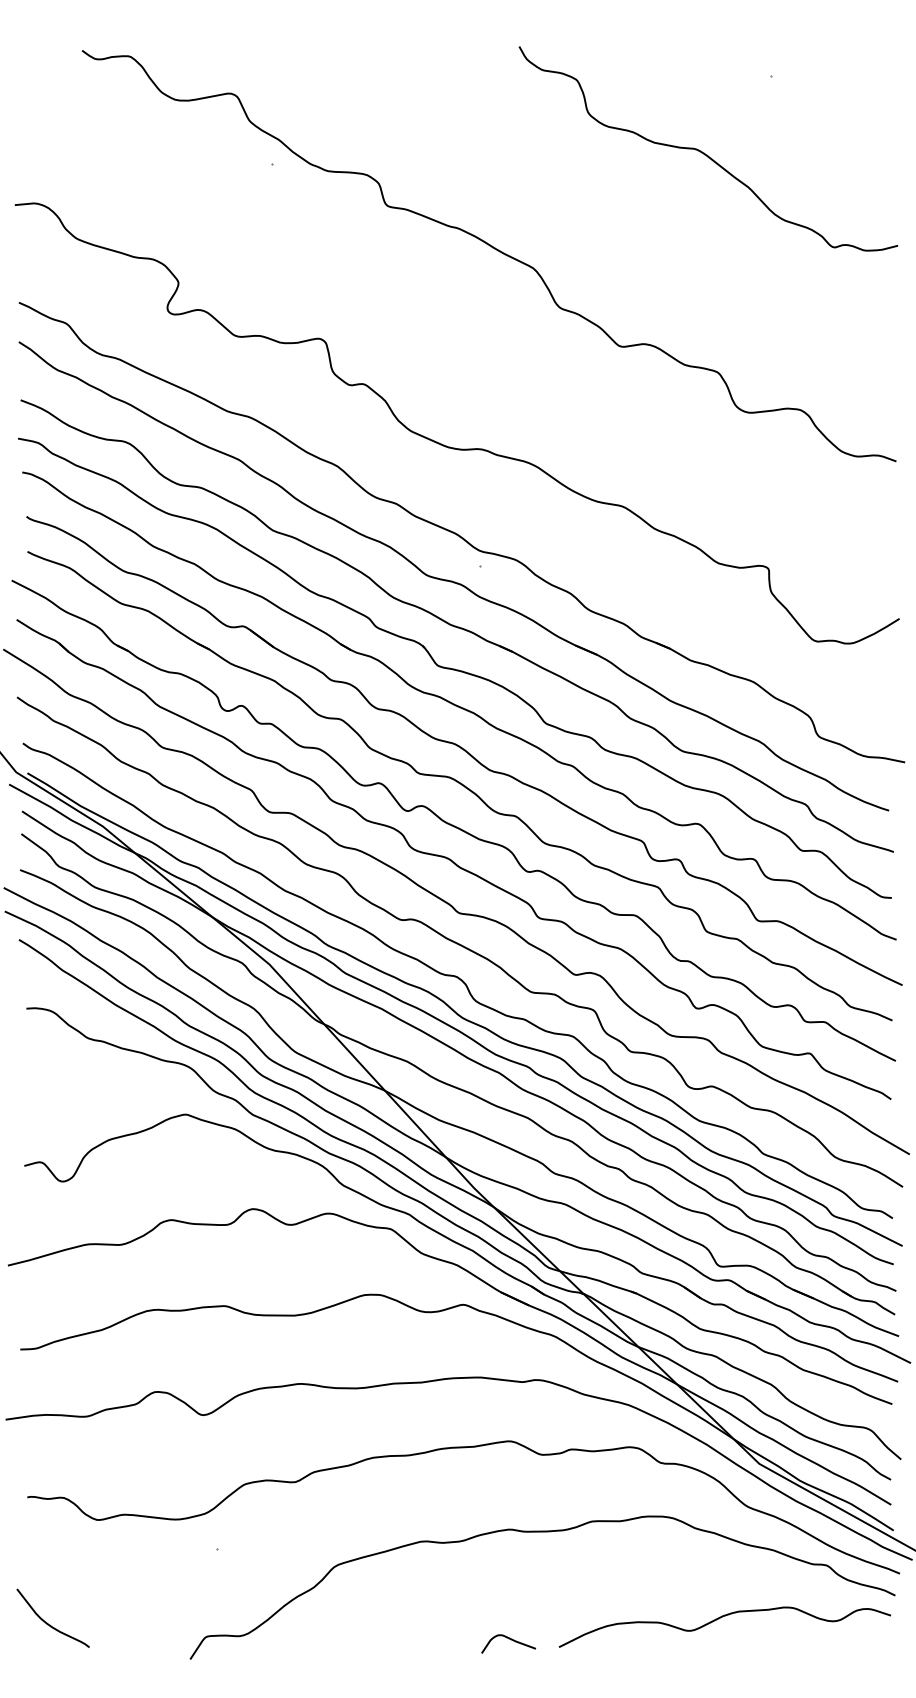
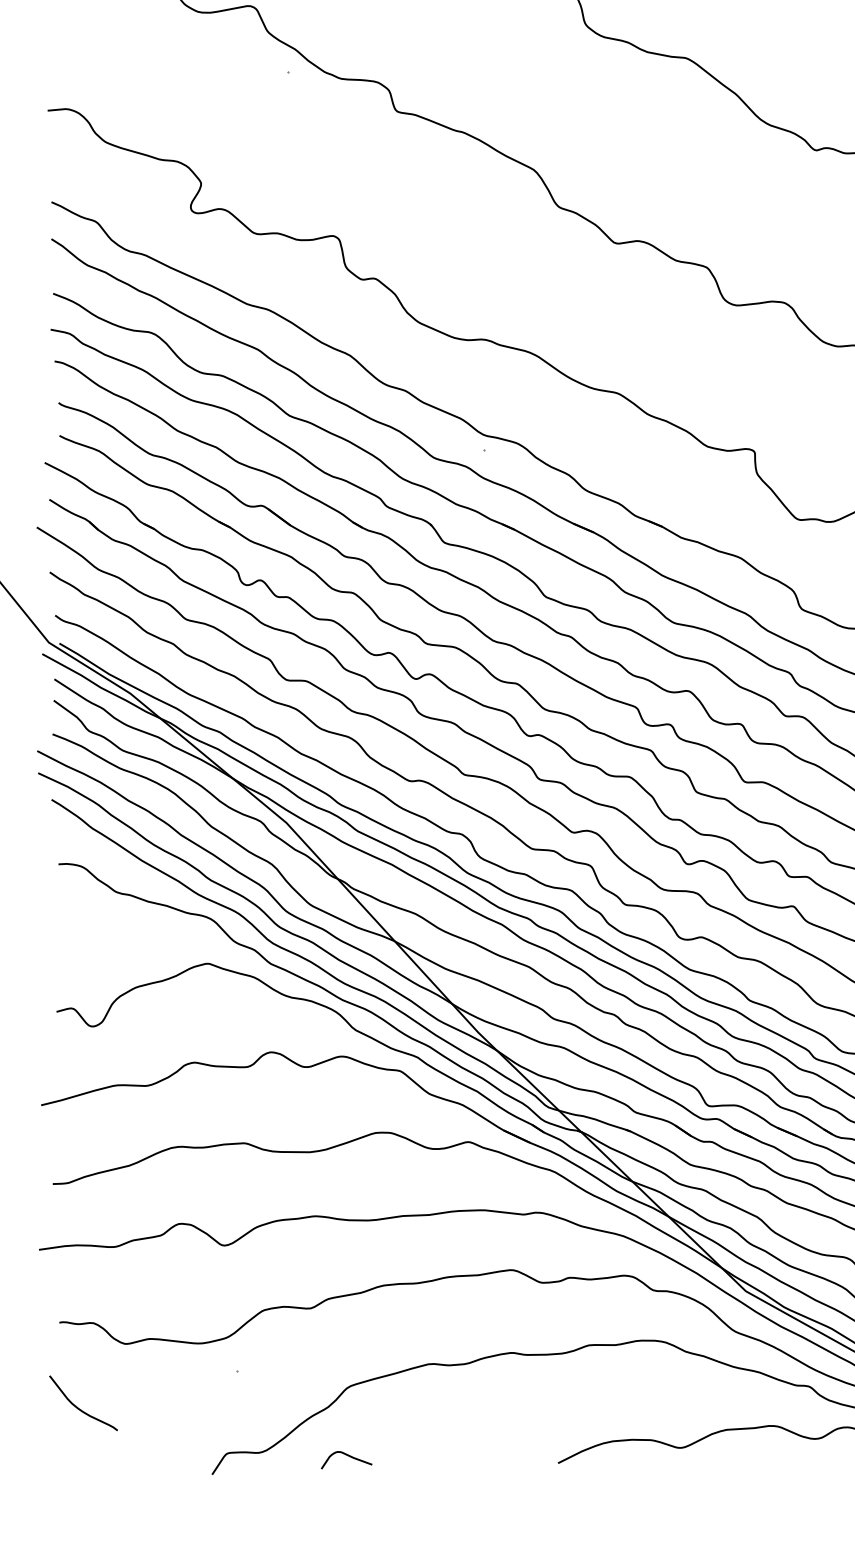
curve: (47, 1622) -> (78, 1407), moved
curve: (509, 1639) -> (347, 1456), moved

